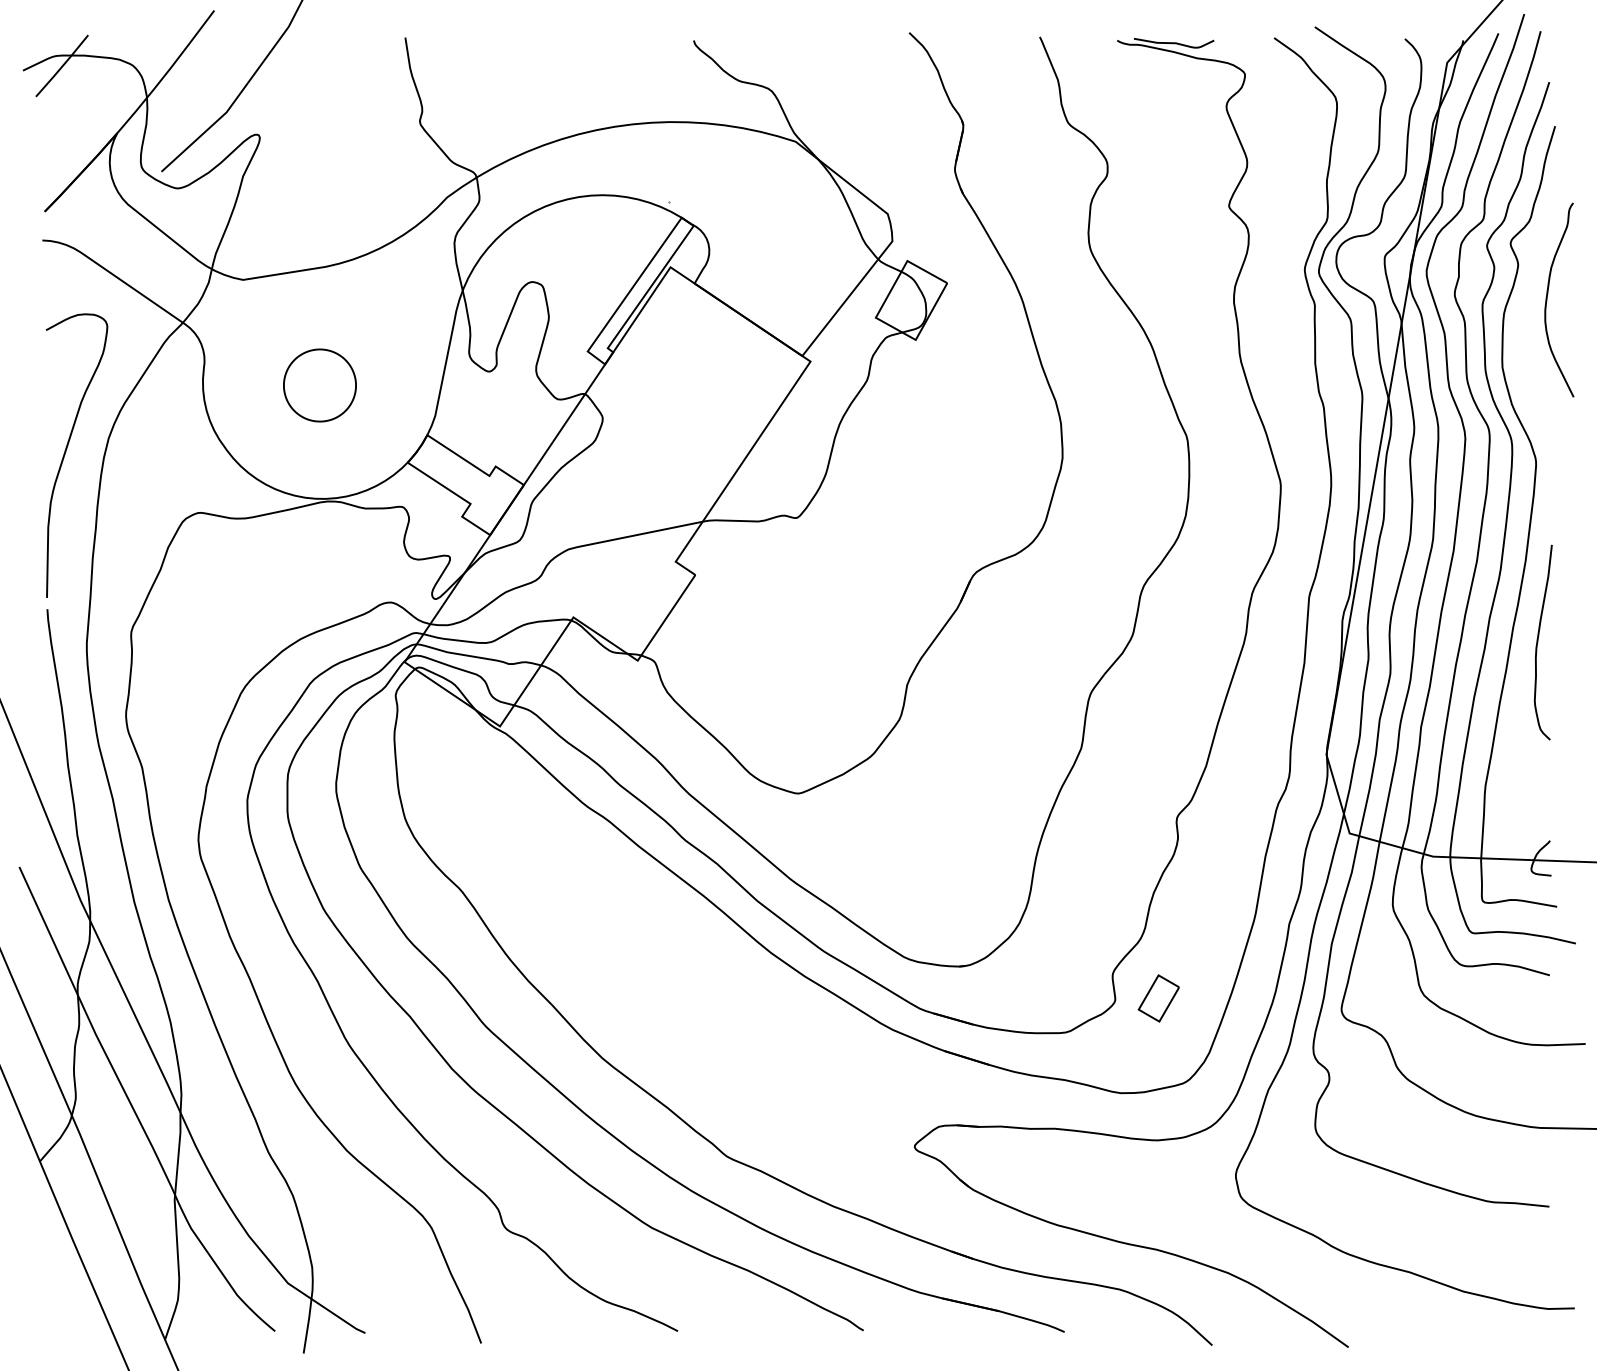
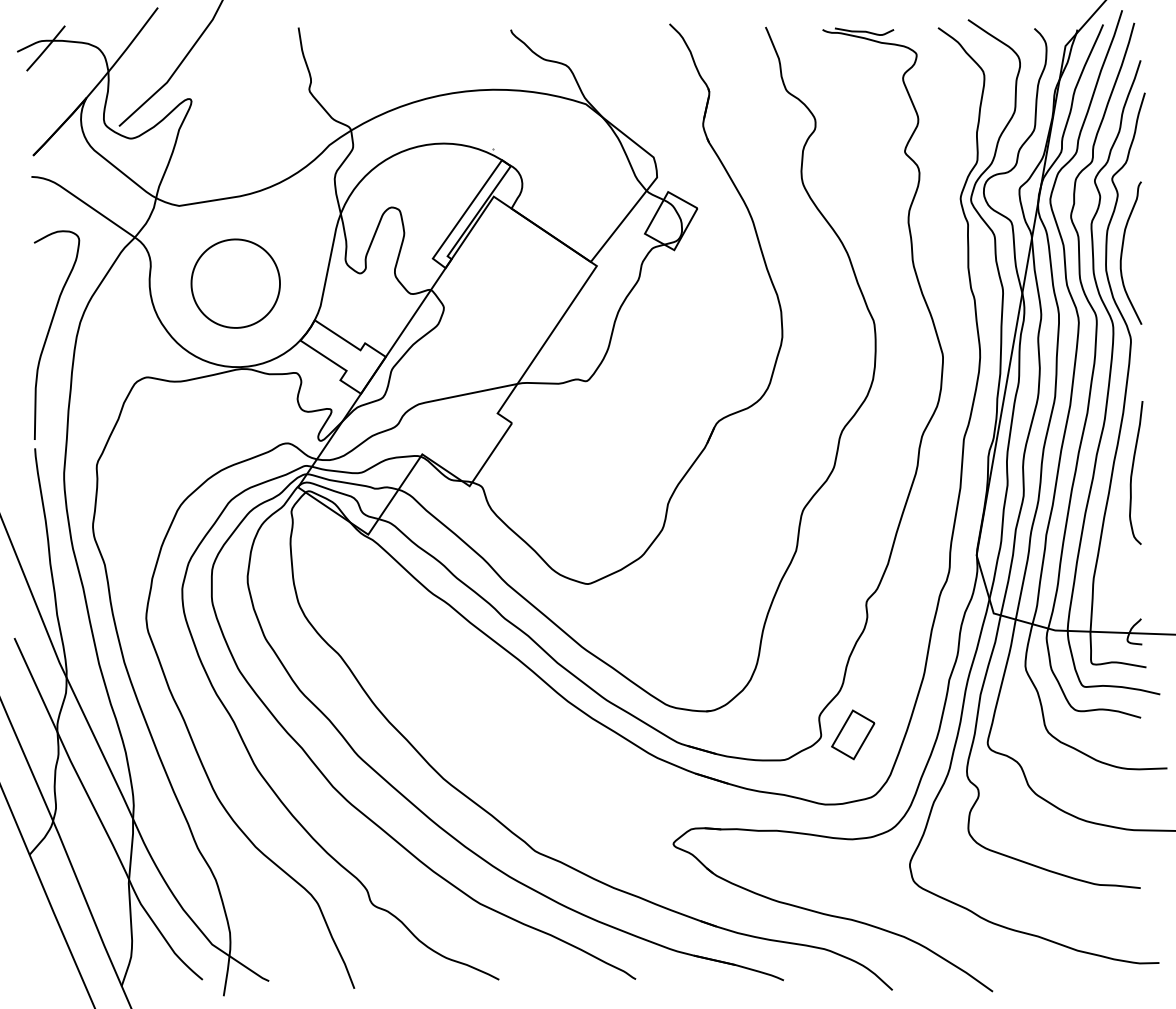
curve: (1547, 299) -> (1122, 252), moved
part: (319, 385) -> (235, 283), size x1.67
part: (1158, 998) -> (852, 734), size x1.43

